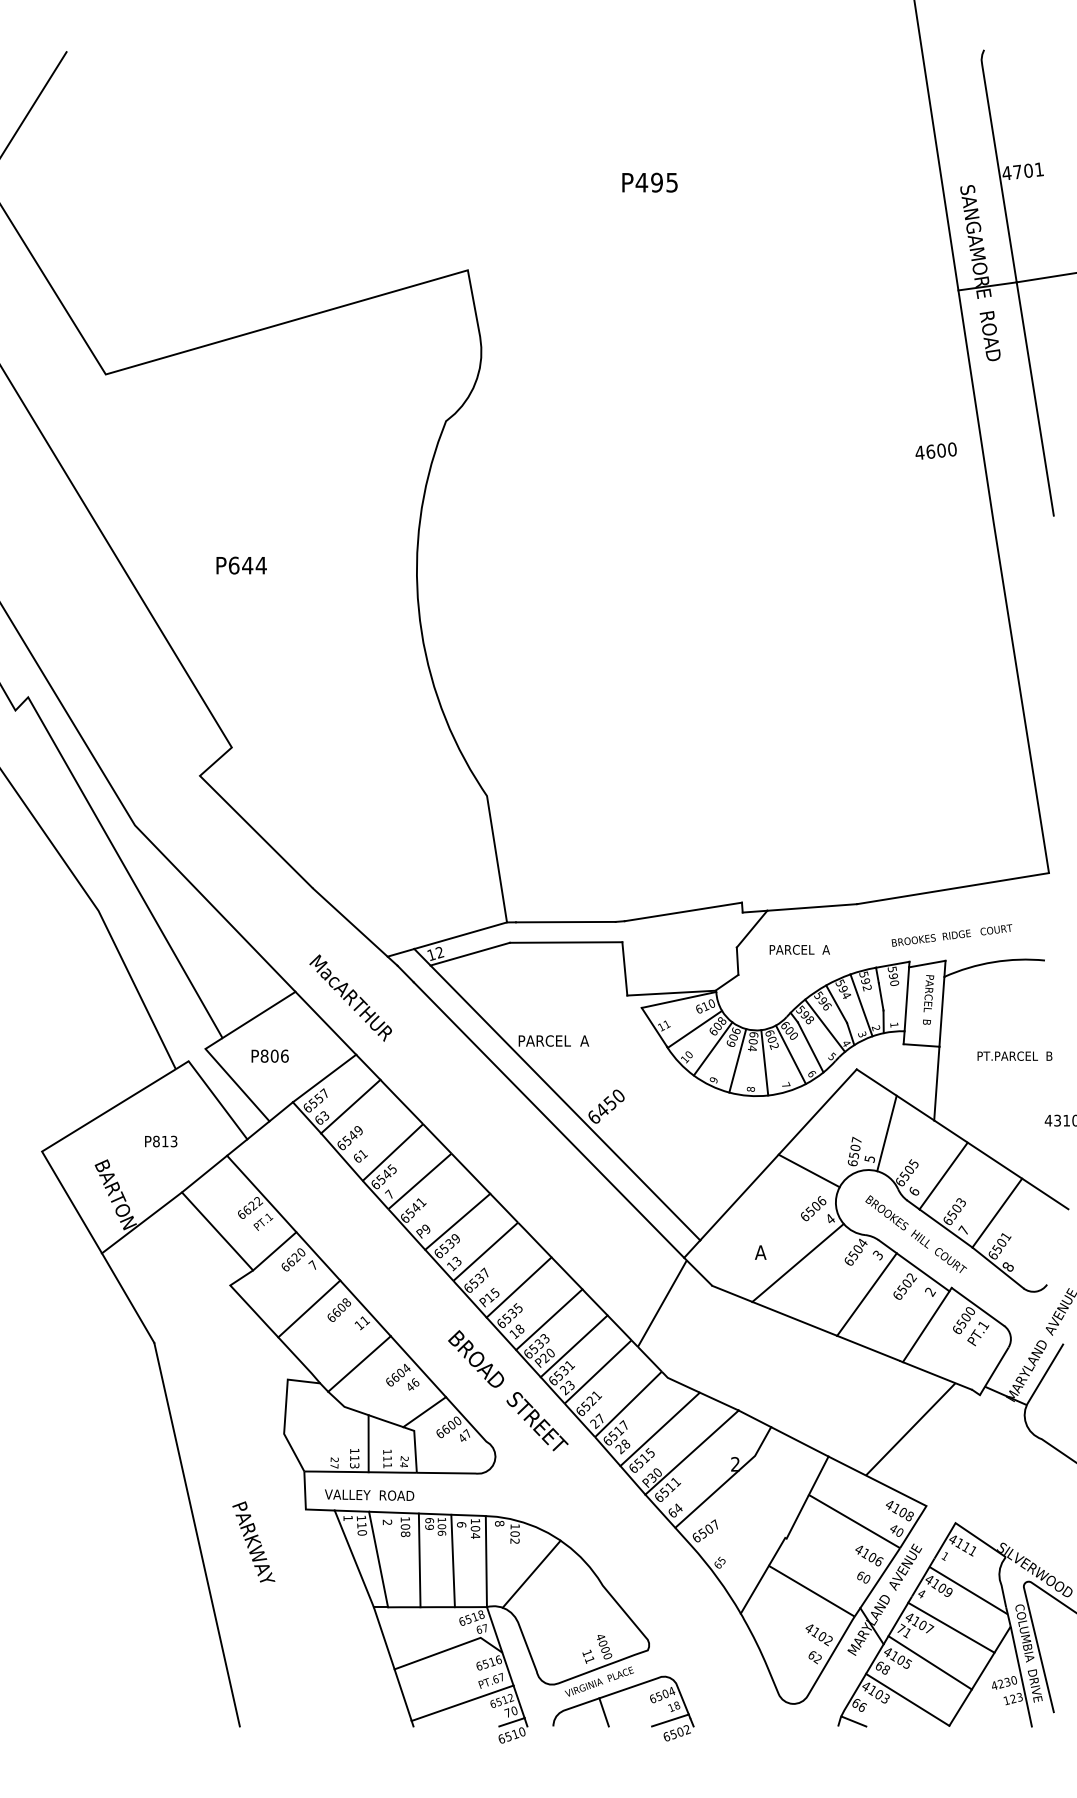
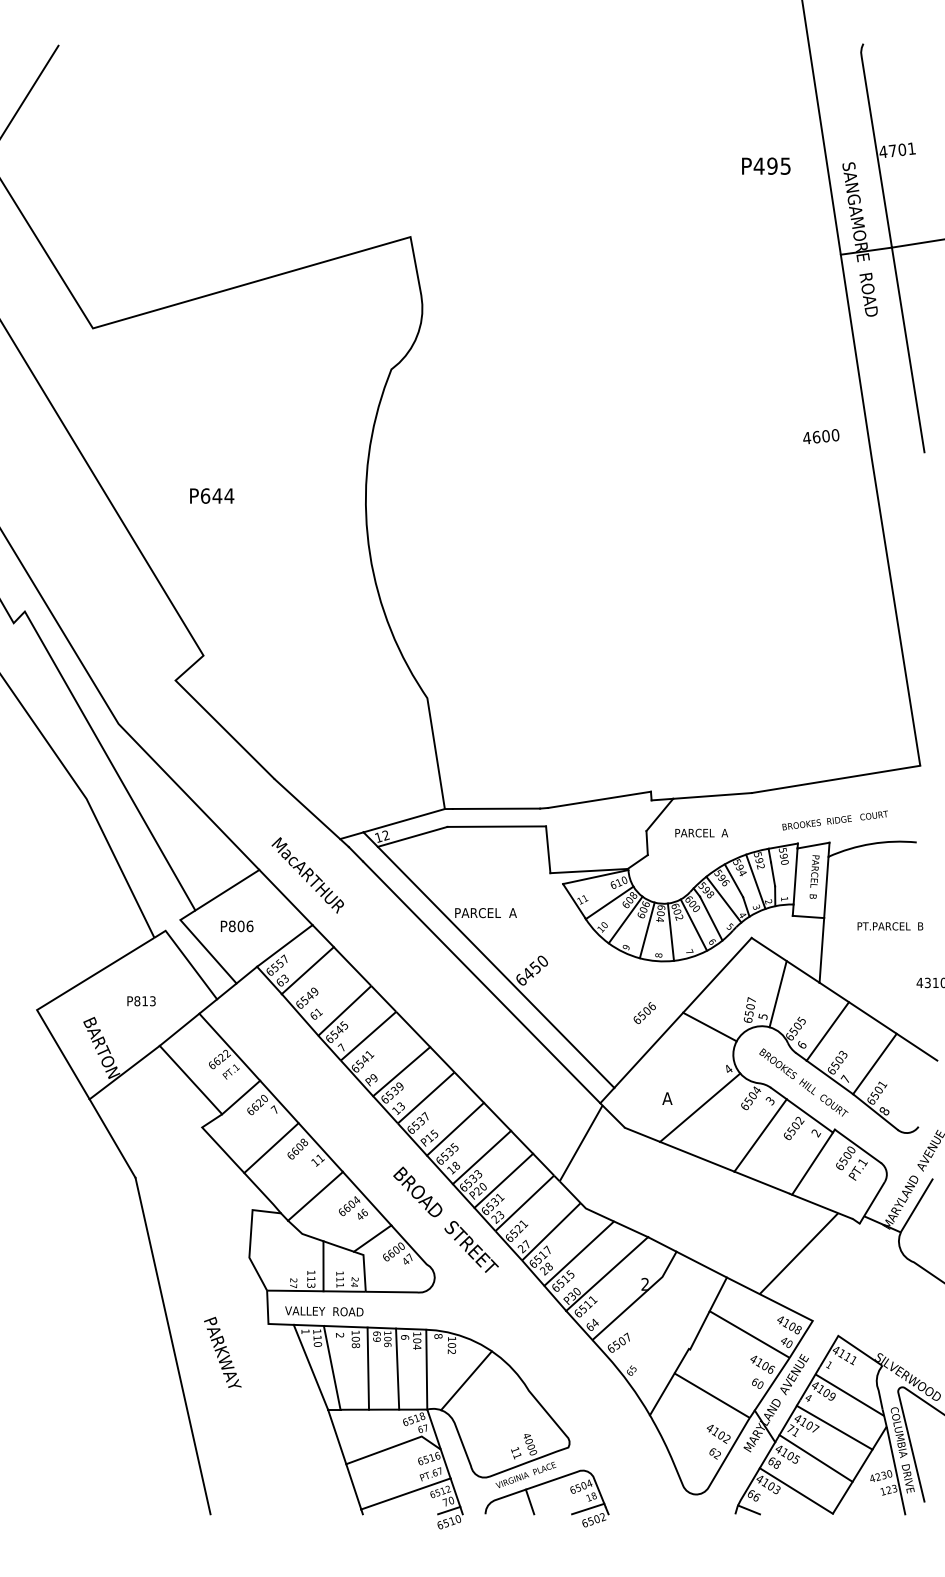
text: (650, 181) -> (766, 165), moved
text: (936, 450) -> (821, 436), moved
text: (813, 1207) -> (644, 1012), moved

